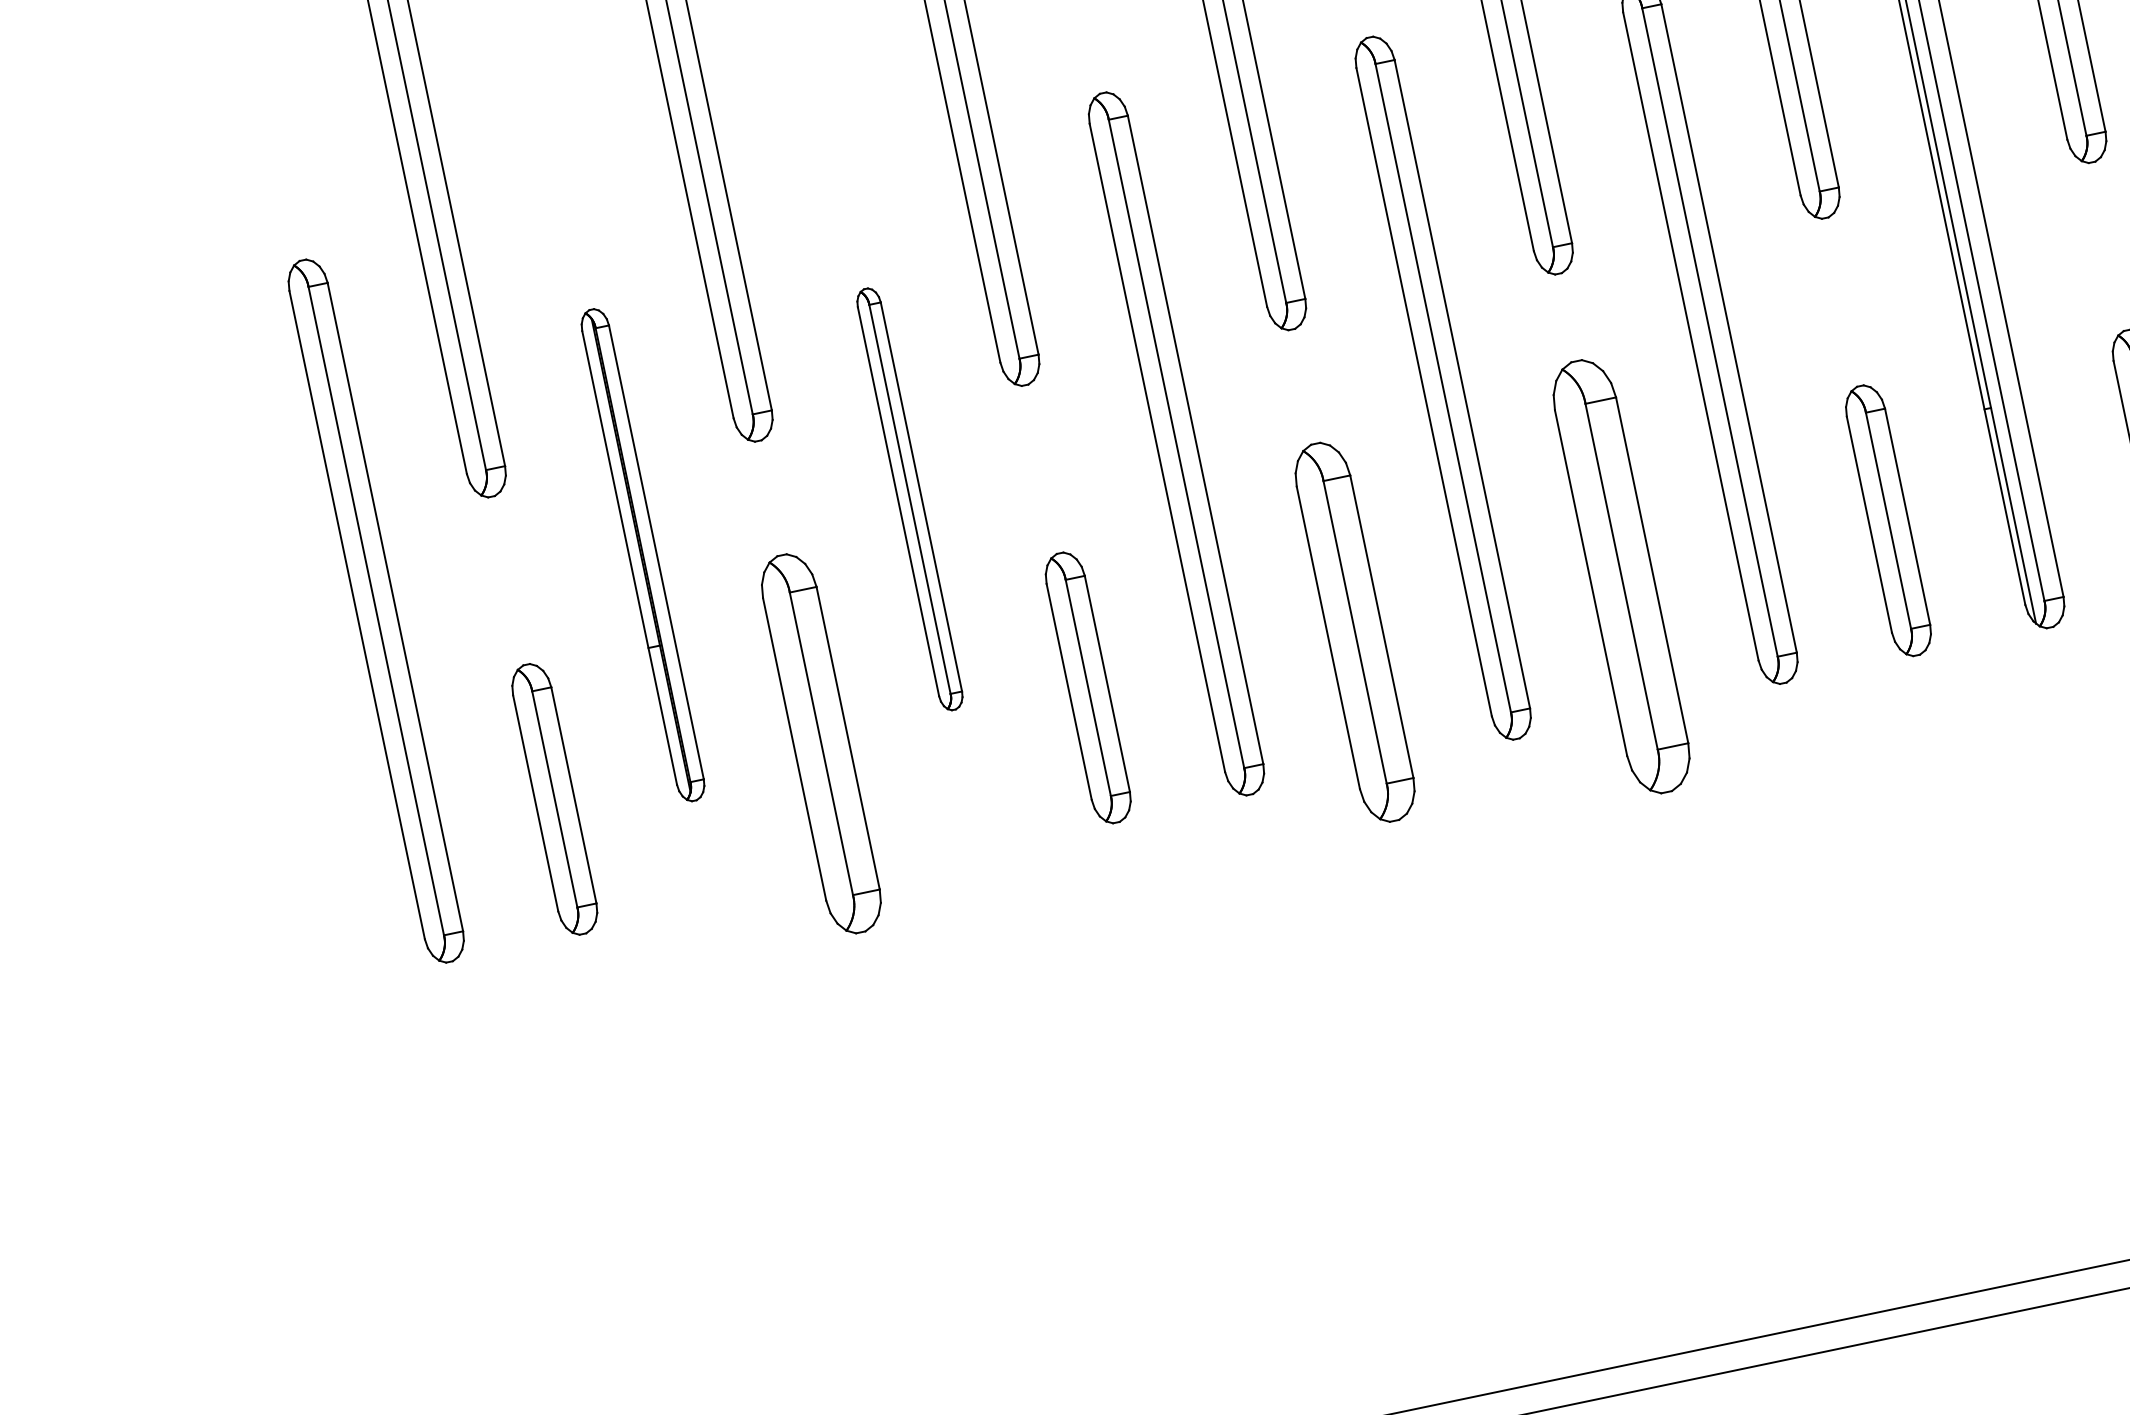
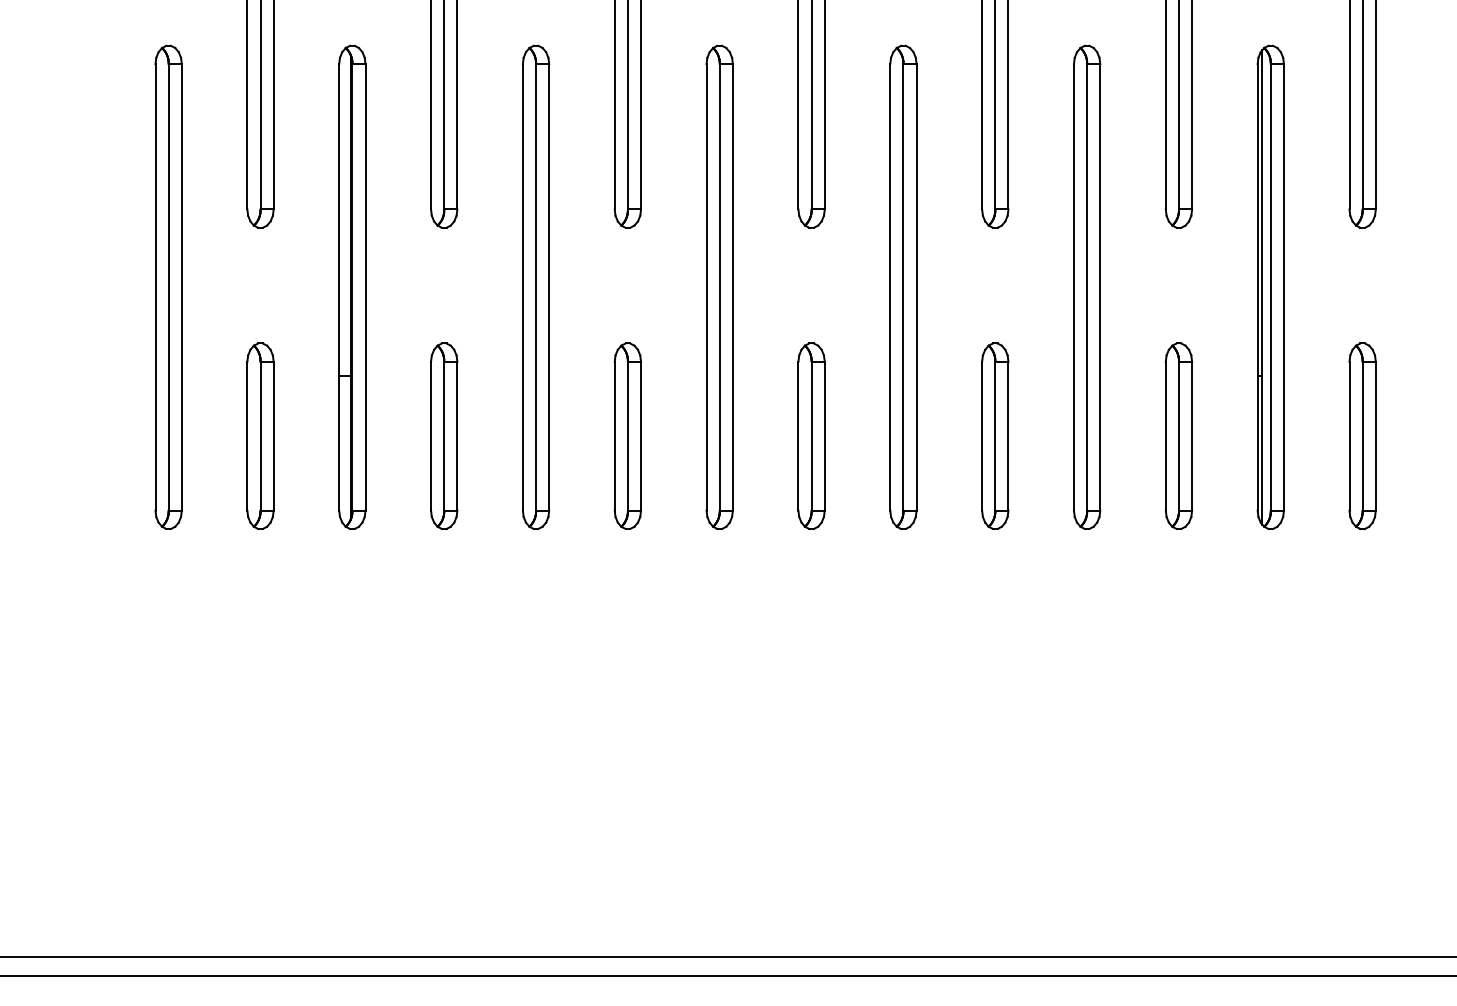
part: (910, 498) -> (536, 286), size x1.67
part: (642, 554) -> (352, 286), size x1.43
part: (1621, 575) -> (995, 435), size x0.62
part: (1354, 631) -> (811, 435), size x0.71
part: (821, 742) -> (444, 435), size x0.71

